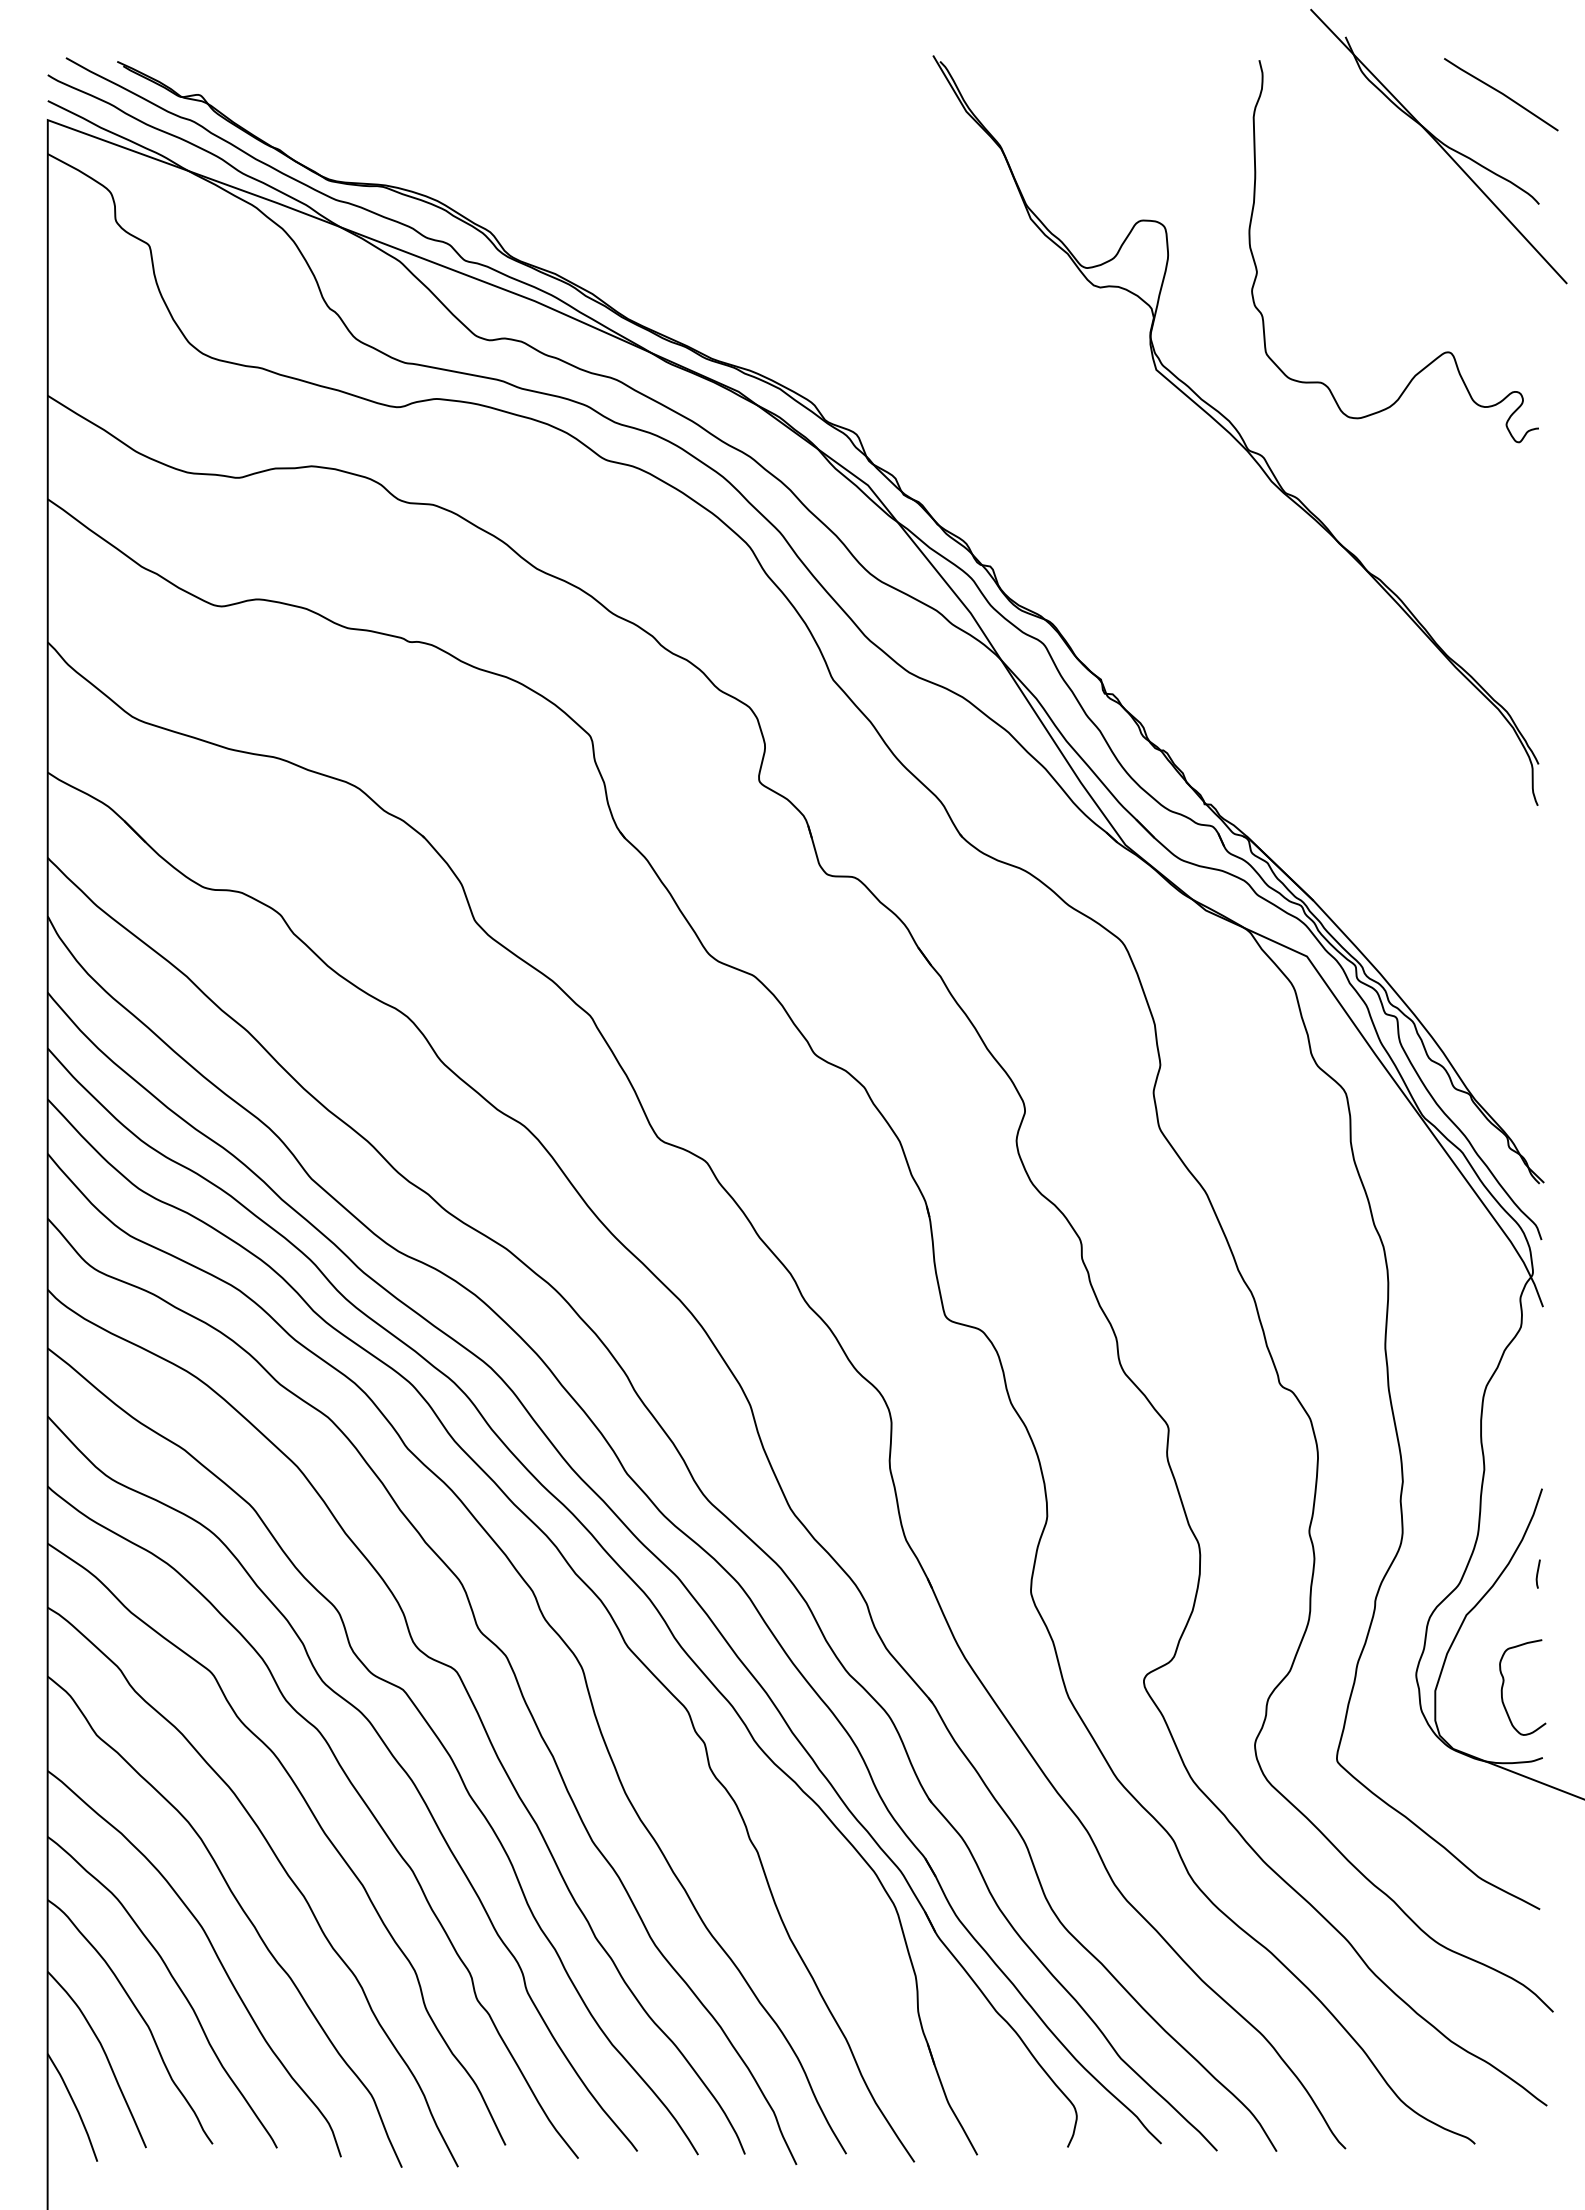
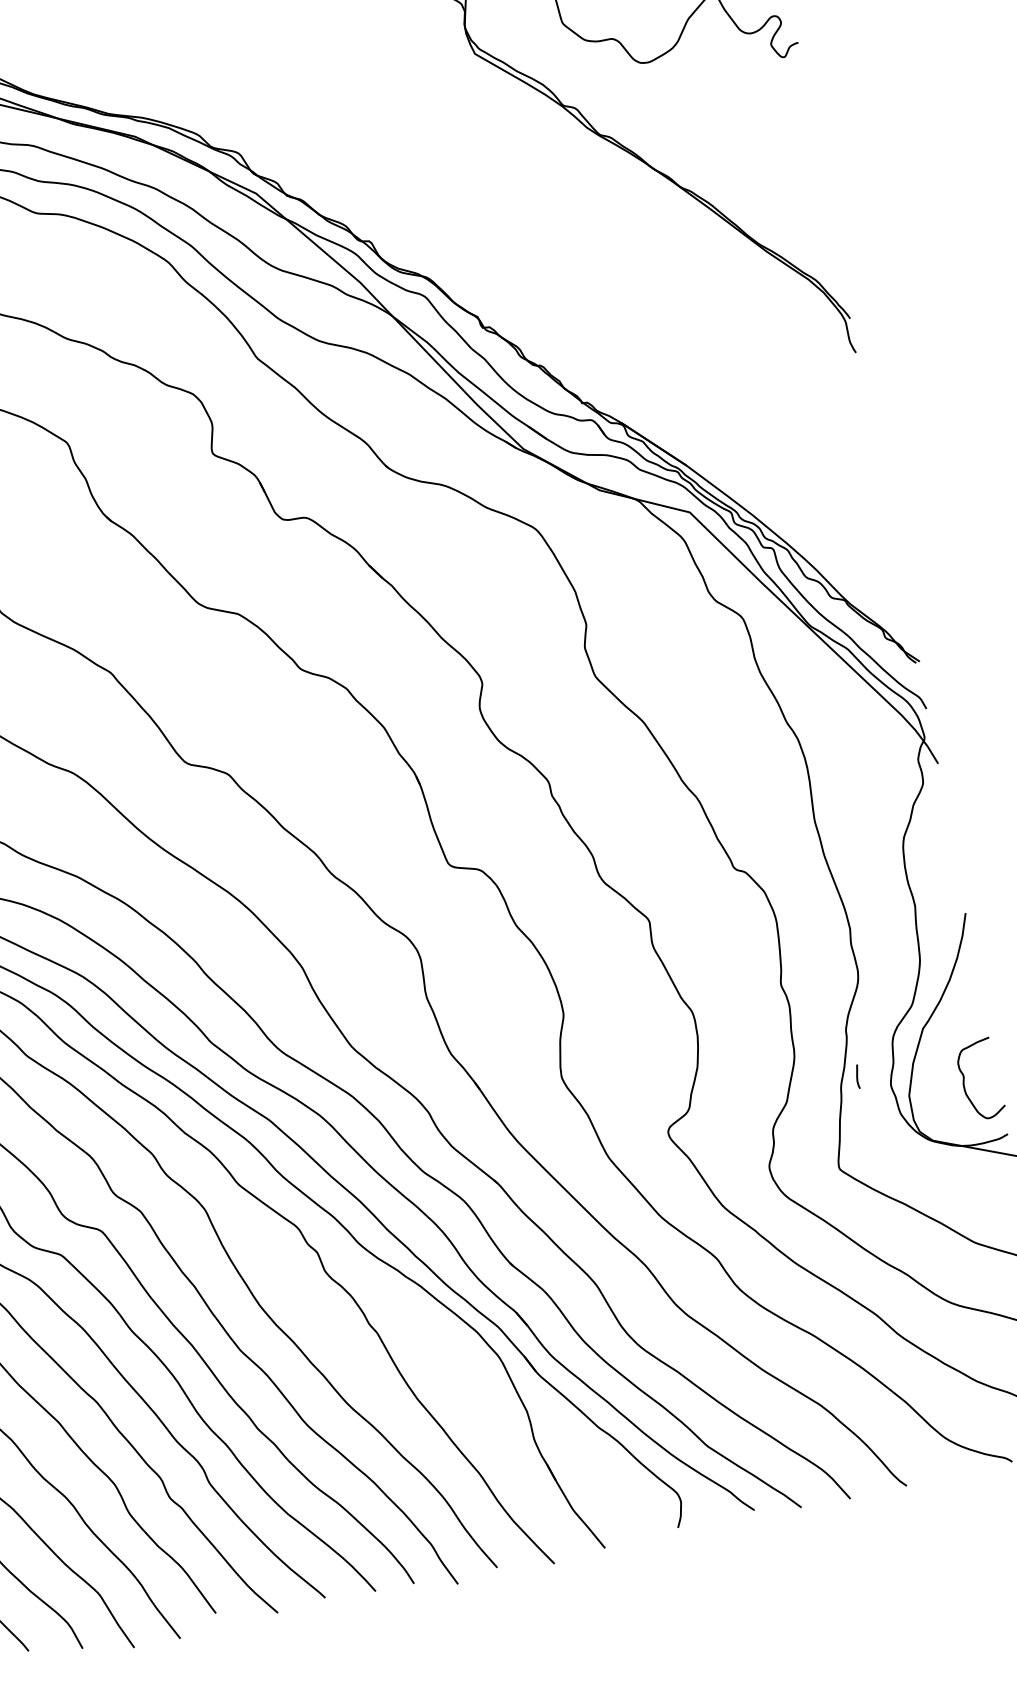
line: (1537, 1573) -> (857, 1076), moved

